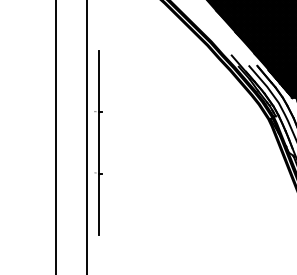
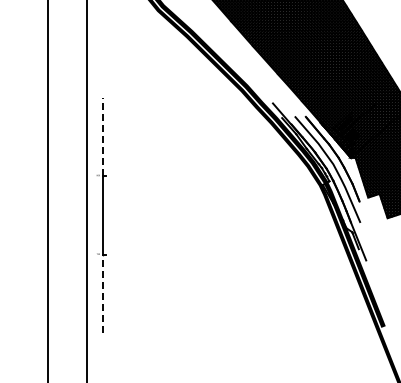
line: (98, 81) -> (102, 136), solid -> dashed
line: (98, 204) -> (102, 294), solid -> dashed

